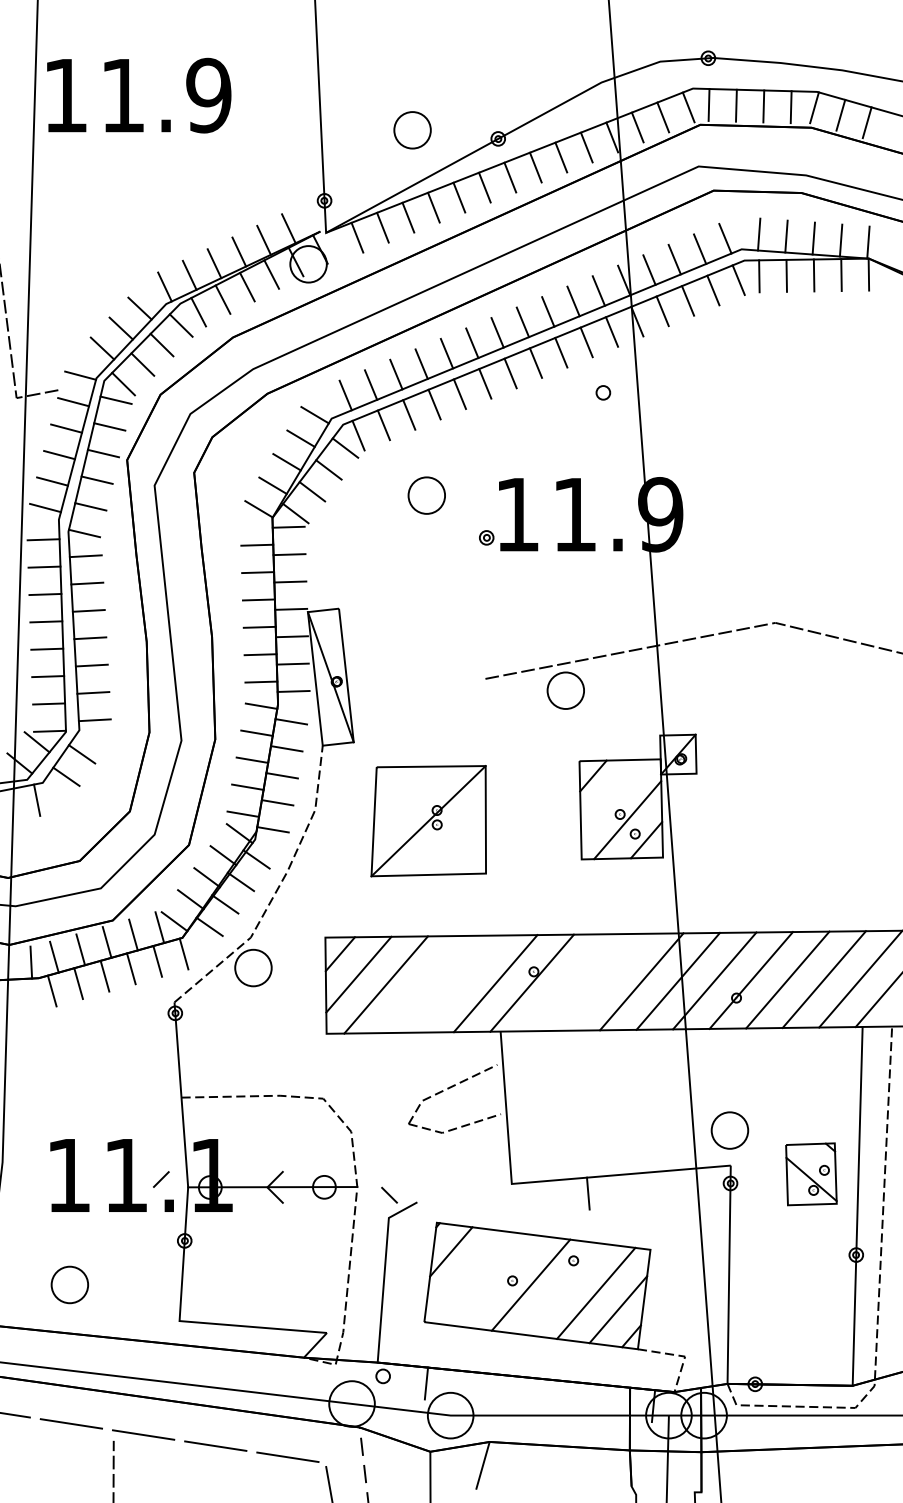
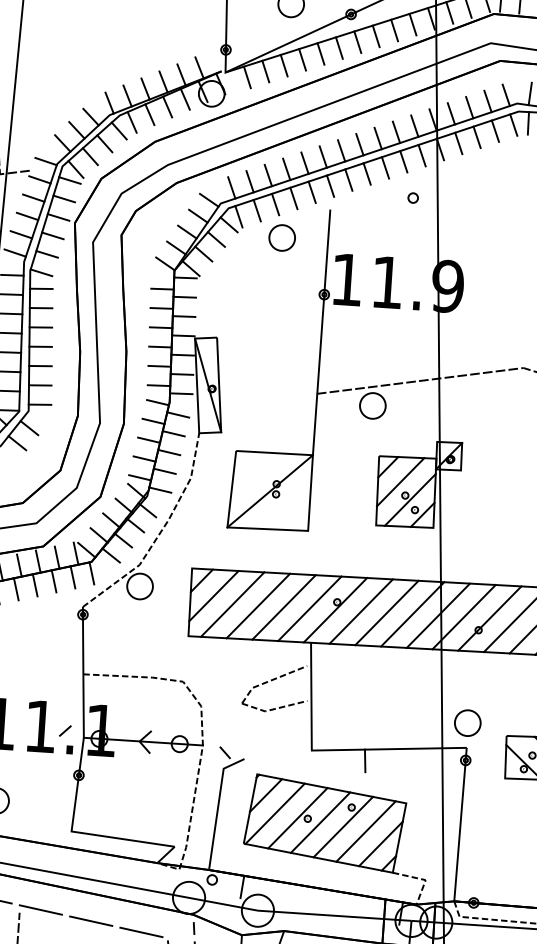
part: (426, 495) -> (282, 237), moved
line: (486, 592) -> (321, 333), added
line: (612, 795) -> (400, 481), added
line: (604, 981) -> (386, 612), added
line: (568, 982) -> (361, 611), added
line: (458, 983) -> (283, 606), added
line: (422, 984) -> (258, 605), added
line: (465, 1276) -> (274, 813), added
line: (498, 1280) -> (297, 817), added
line: (563, 1288) -> (343, 826), added

